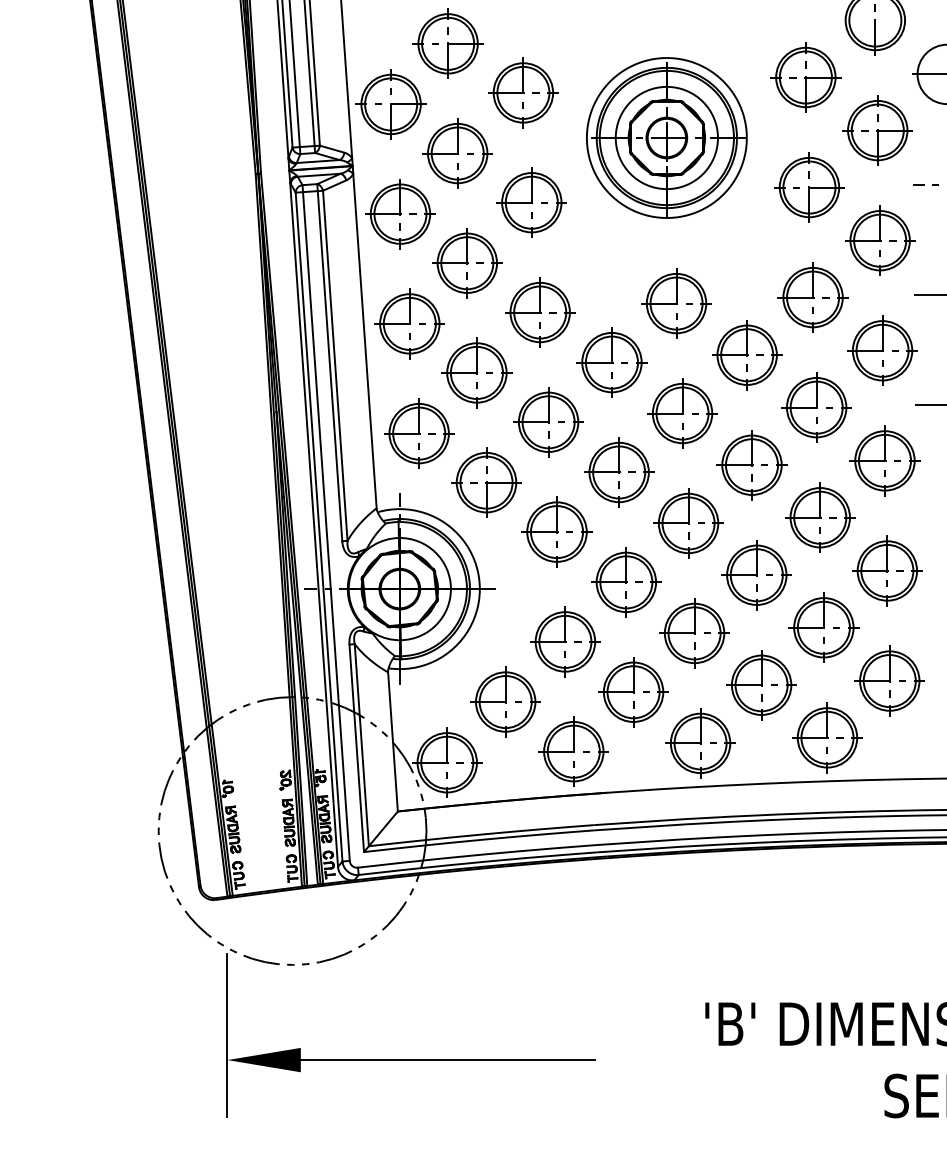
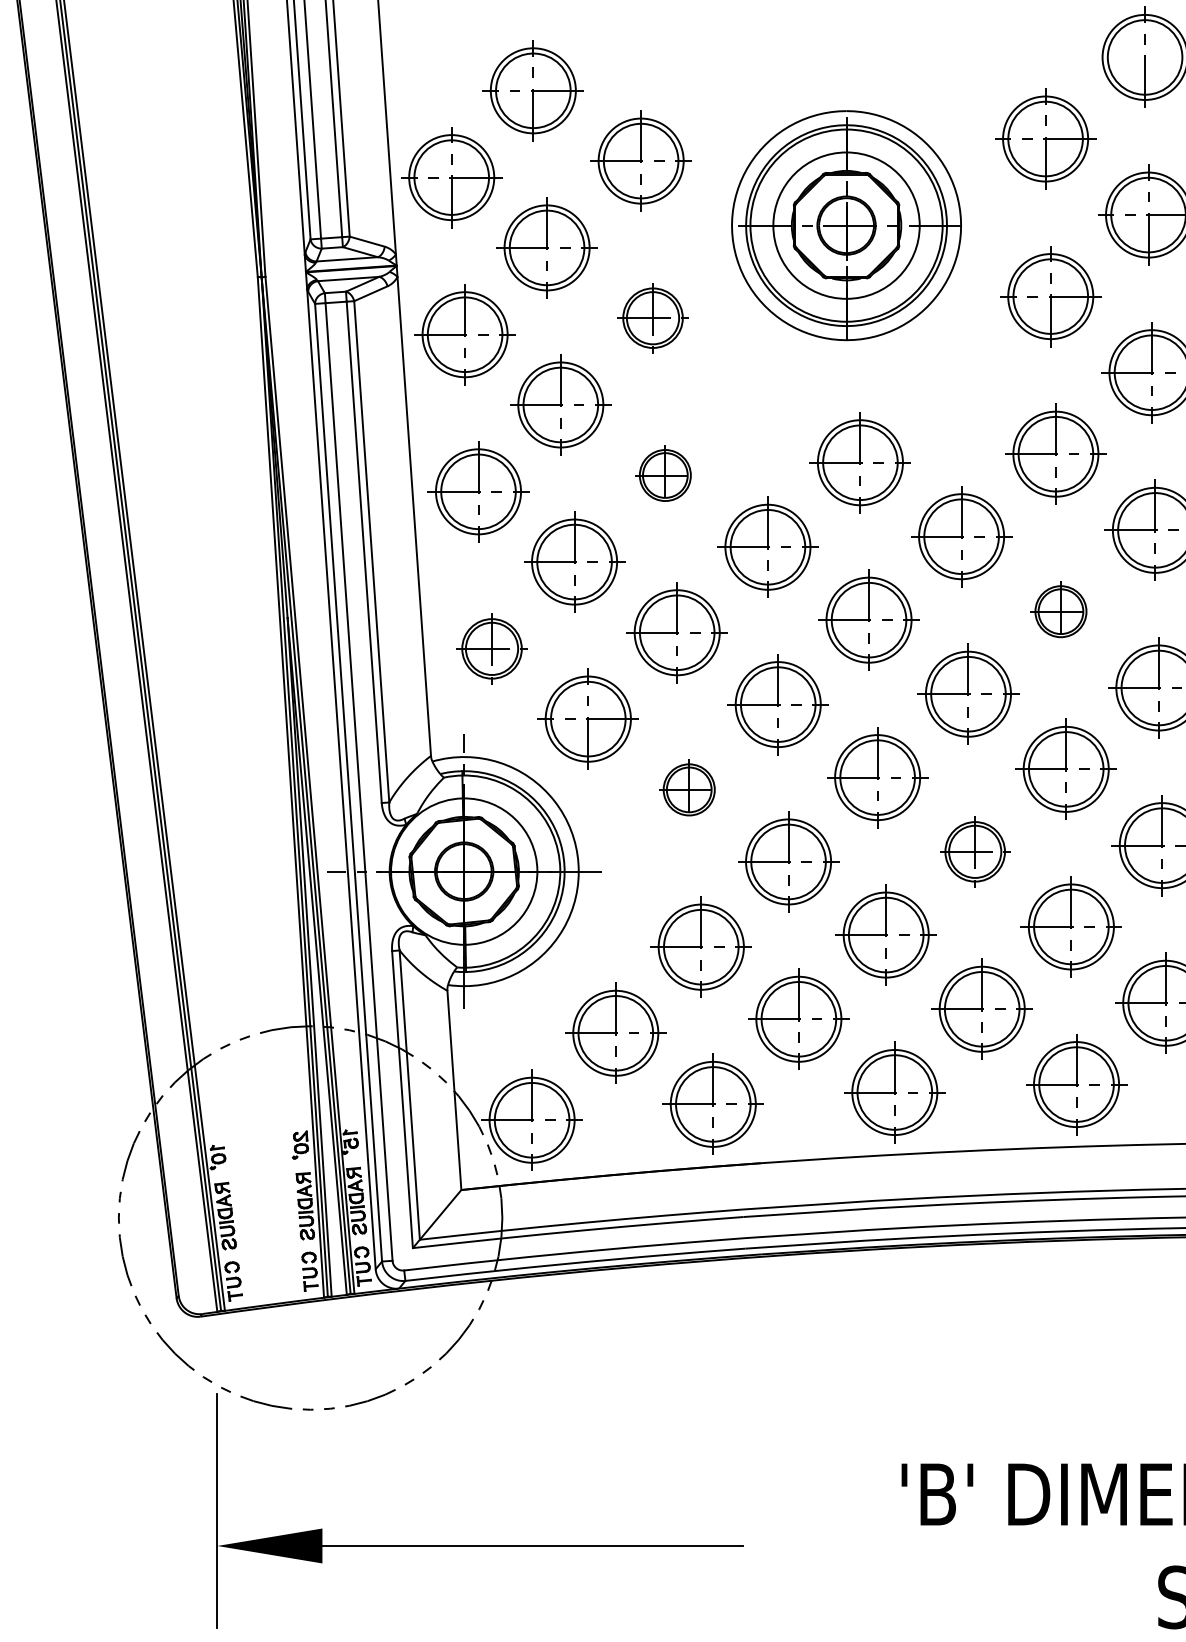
part: (531, 202) -> (652, 318), size x0.7
part: (540, 312) -> (665, 475), size x0.6
part: (816, 407) -> (1060, 611), size x0.6
part: (419, 433) -> (492, 648), size x0.7
part: (556, 531) -> (688, 789), size x0.6
part: (756, 575) -> (974, 852), size x0.7

